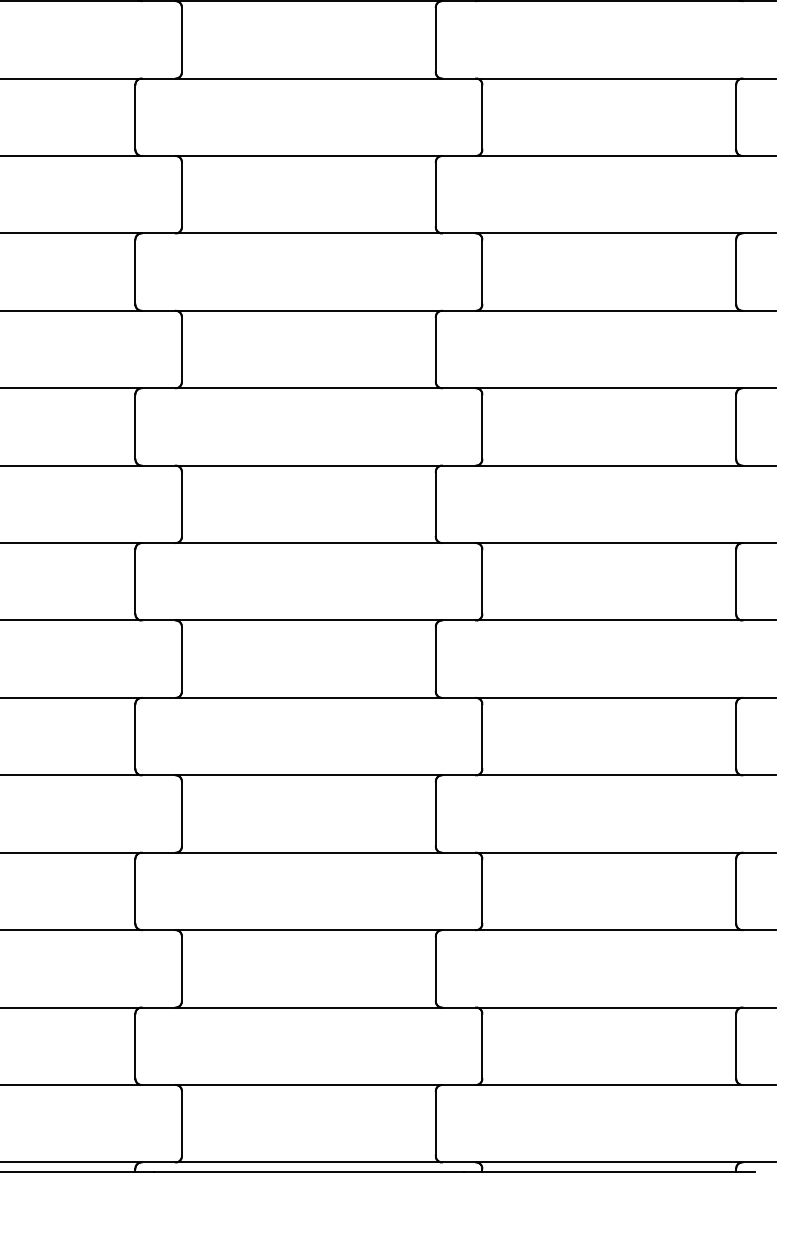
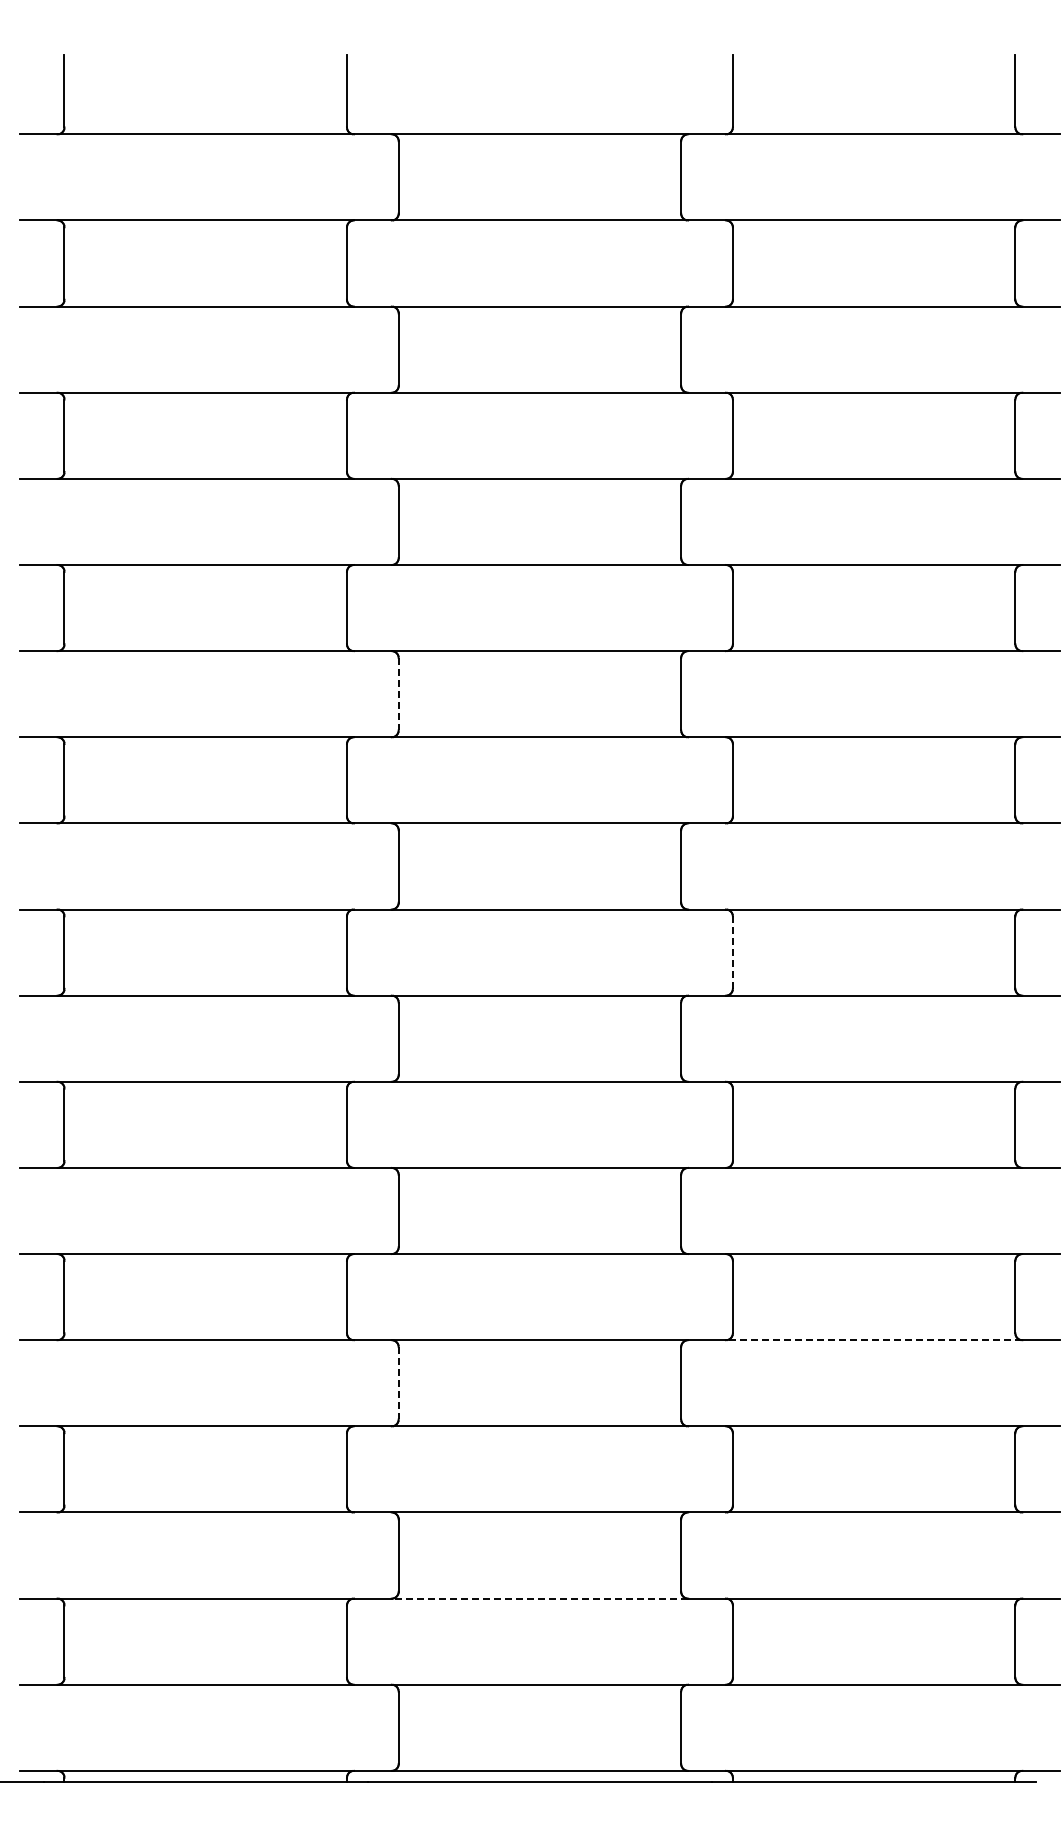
line: (181, 194) -> (398, 694), solid -> dashed
line: (481, 427) -> (732, 953), solid -> dashed
line: (608, 775) -> (873, 1340), solid -> dashed
line: (181, 814) -> (398, 1383), solid -> dashed
line: (308, 1007) -> (539, 1598), solid -> dashed

